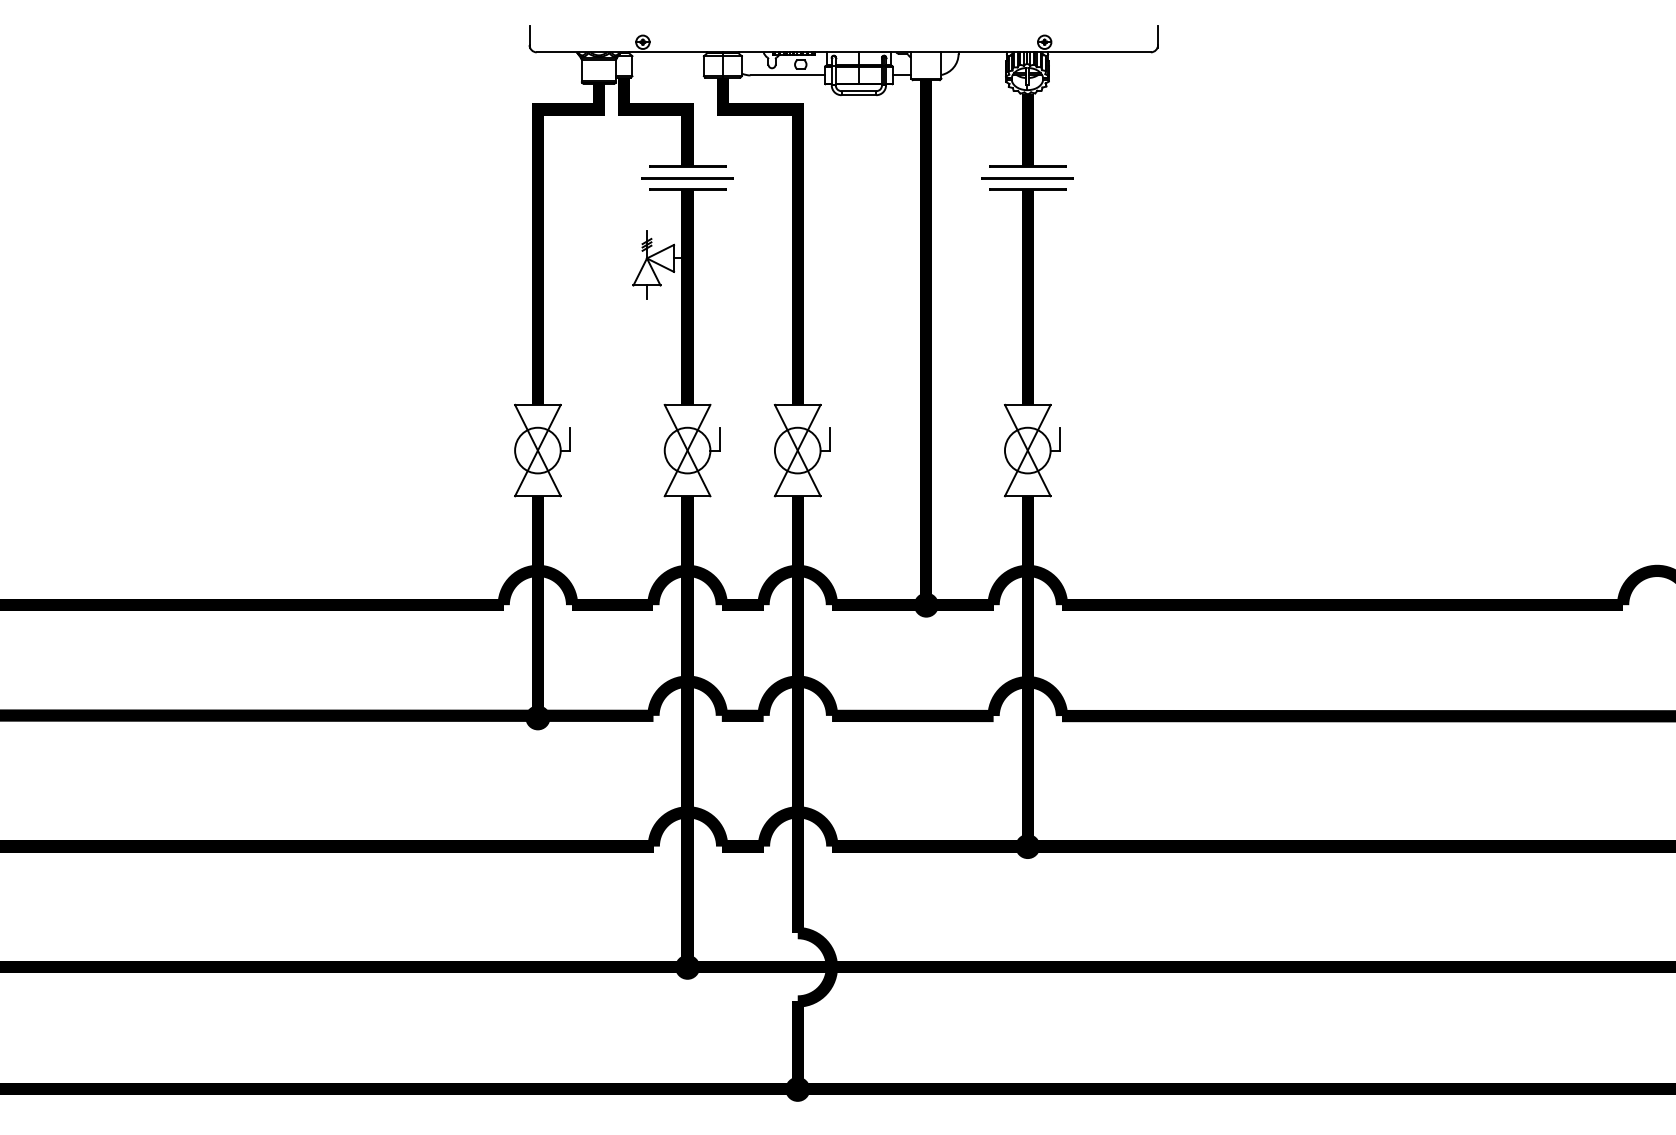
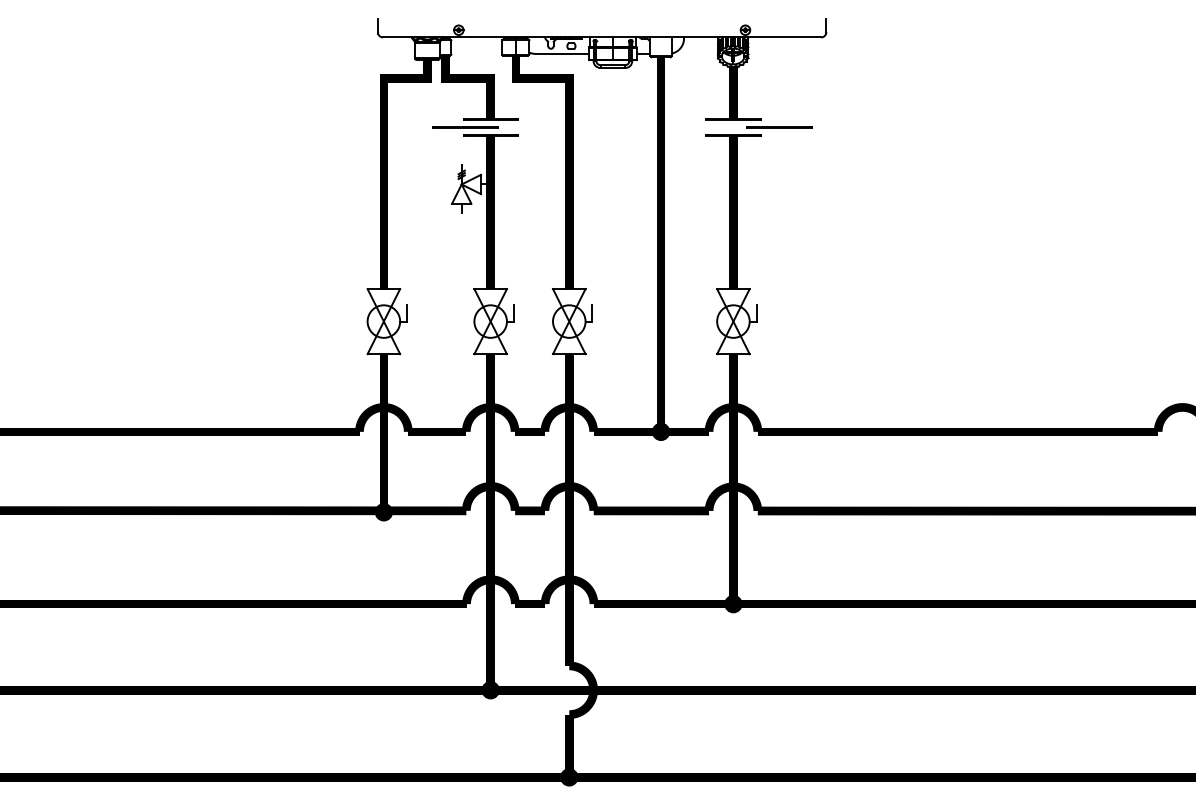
line: (687, 178) -> (465, 127), moved
line: (1027, 178) -> (779, 127), moved

